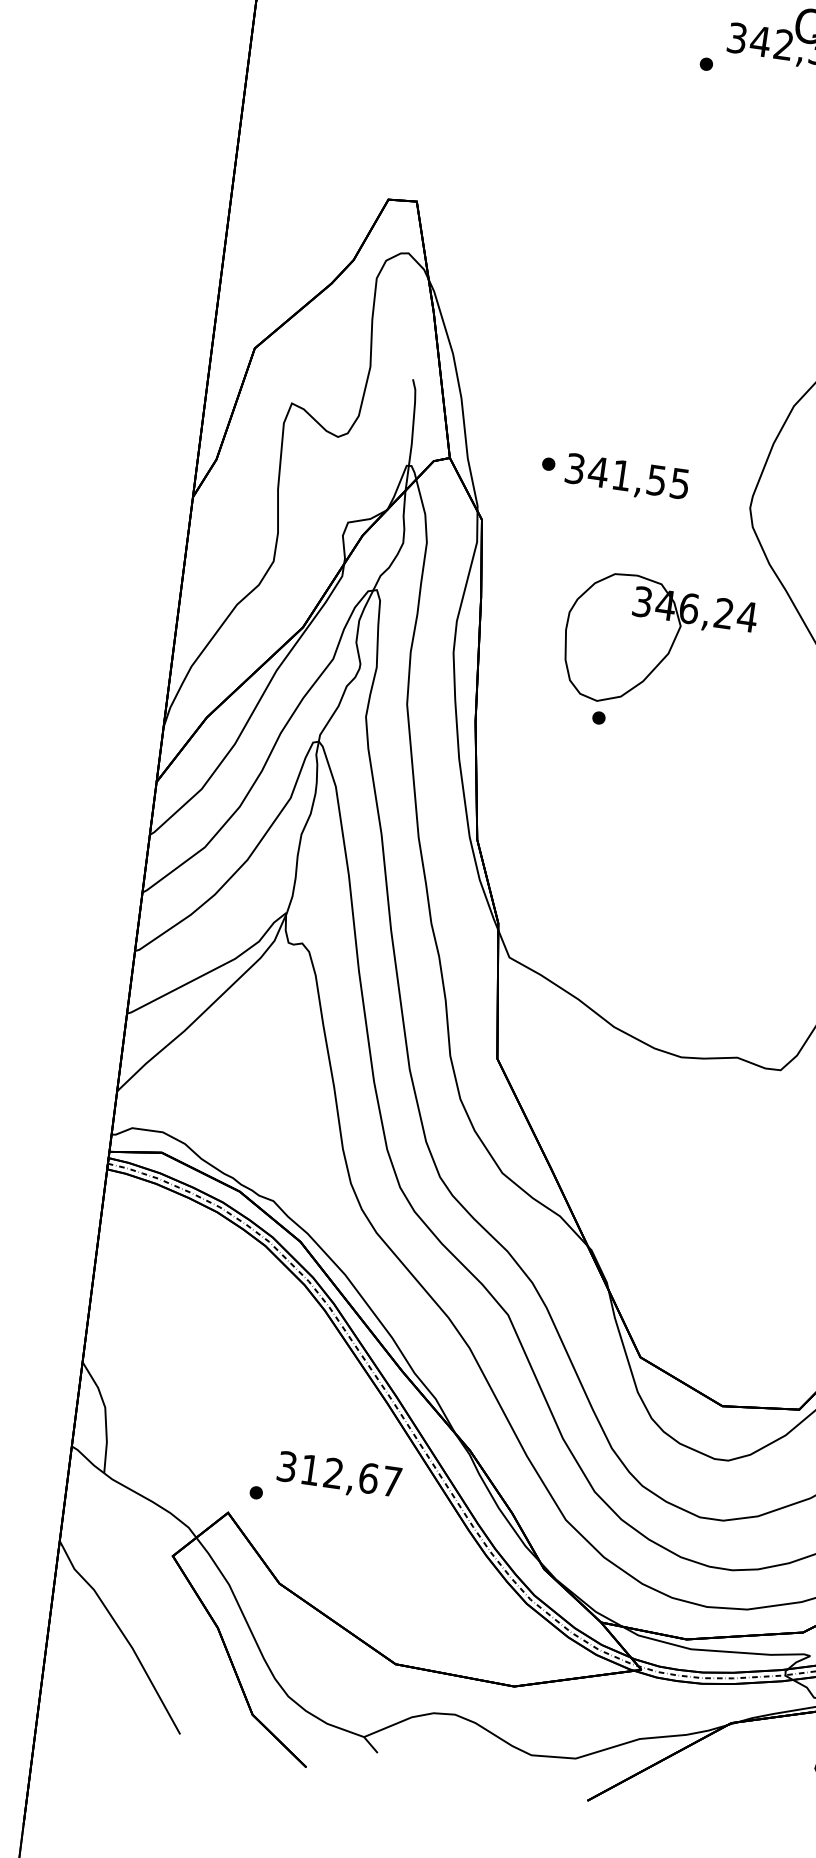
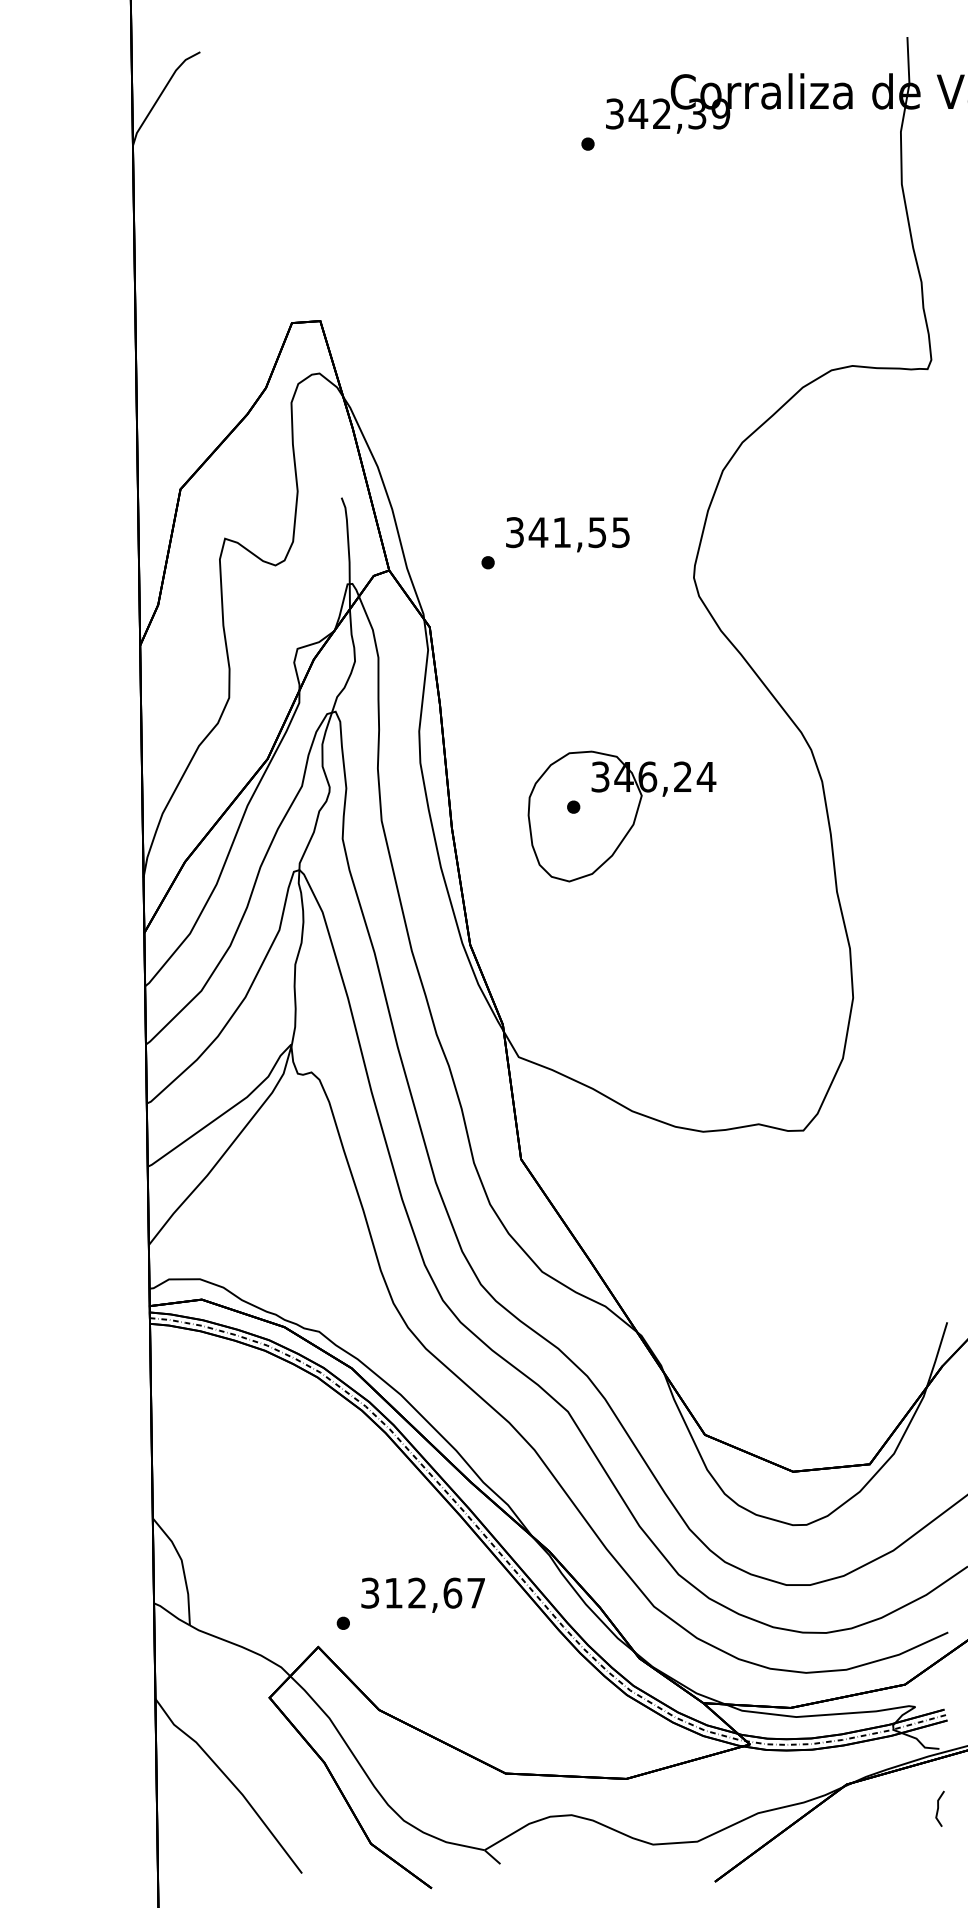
text: (626, 478) -> (567, 534), moved
part: (657, 643) -> (621, 816), moved

